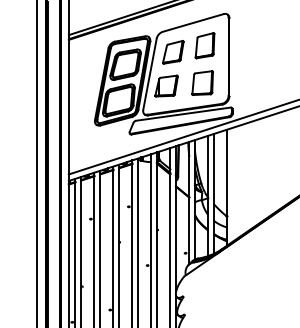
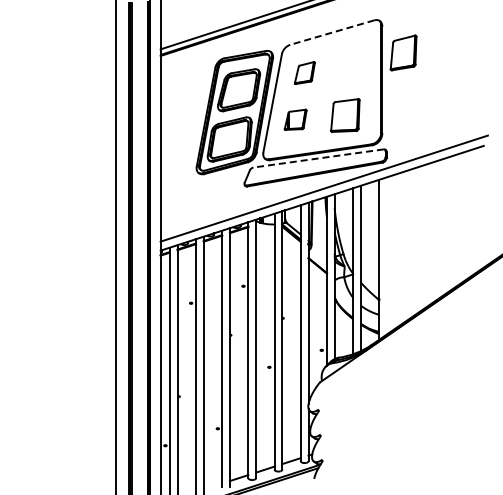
line: (193, 22) -> (332, 32), solid -> dashed
part: (204, 45) -> (403, 52), moved
part: (173, 51) -> (304, 72), size x0.7
part: (166, 85) -> (295, 119), size x0.7
line: (183, 114) -> (318, 158), solid -> dashed

